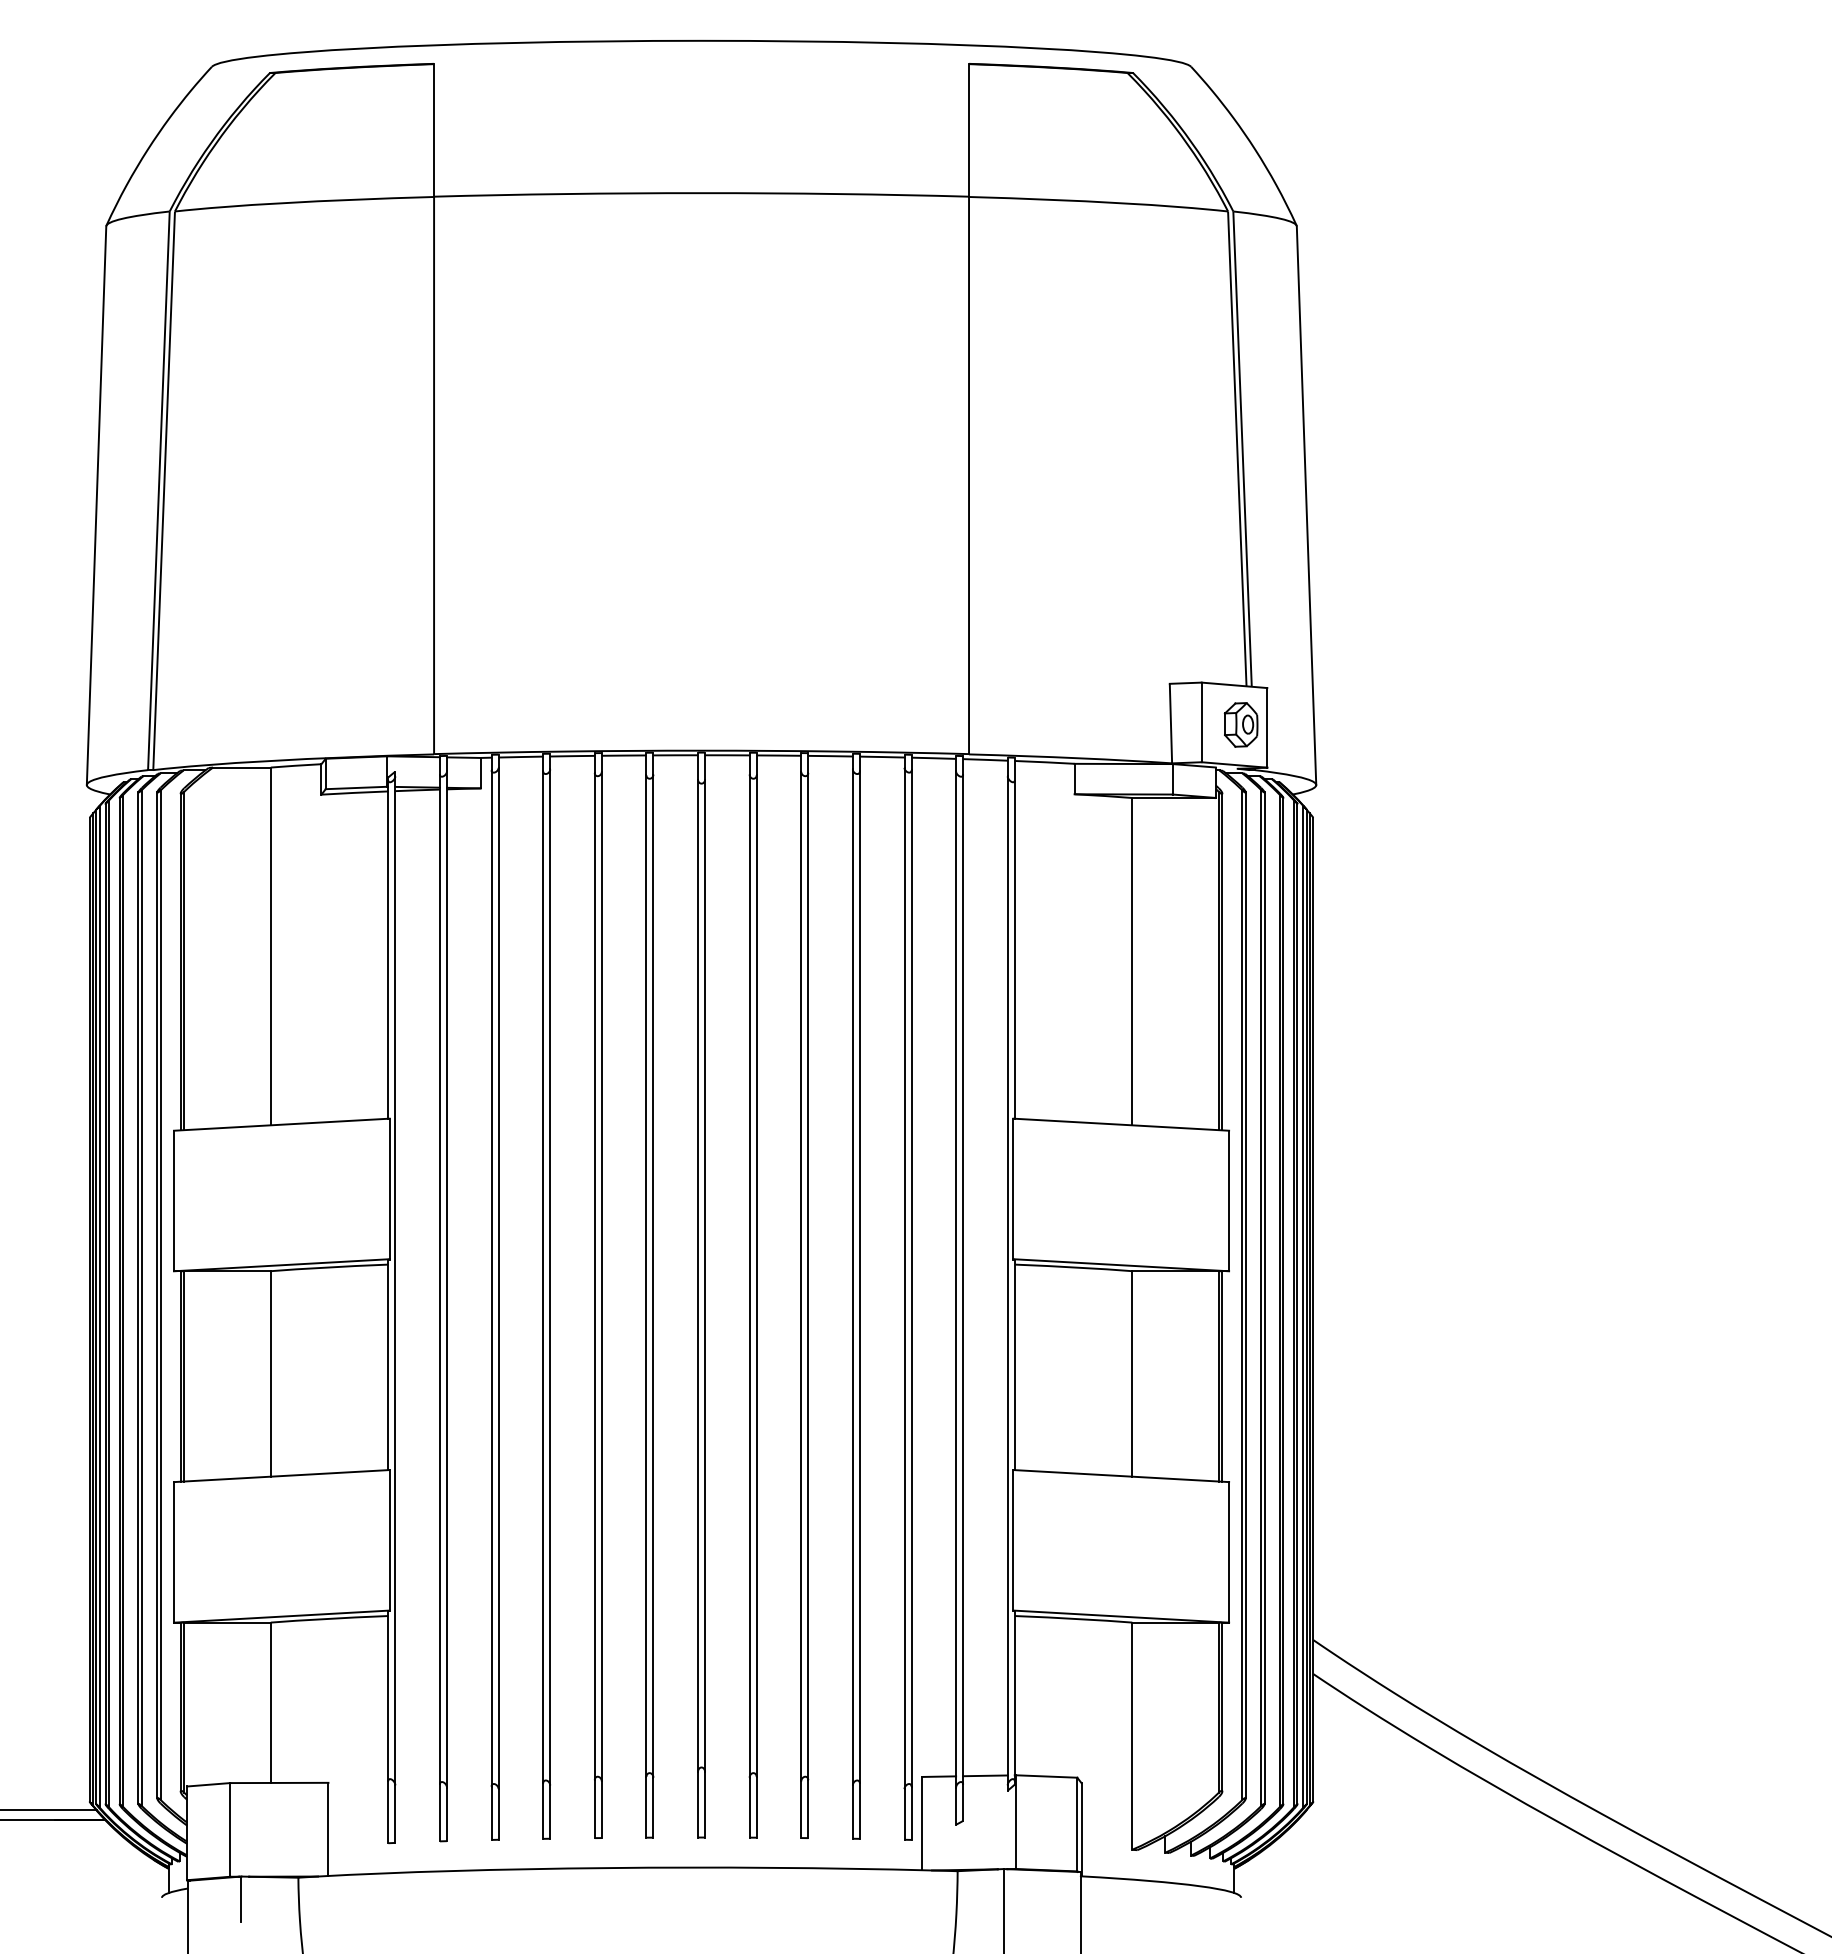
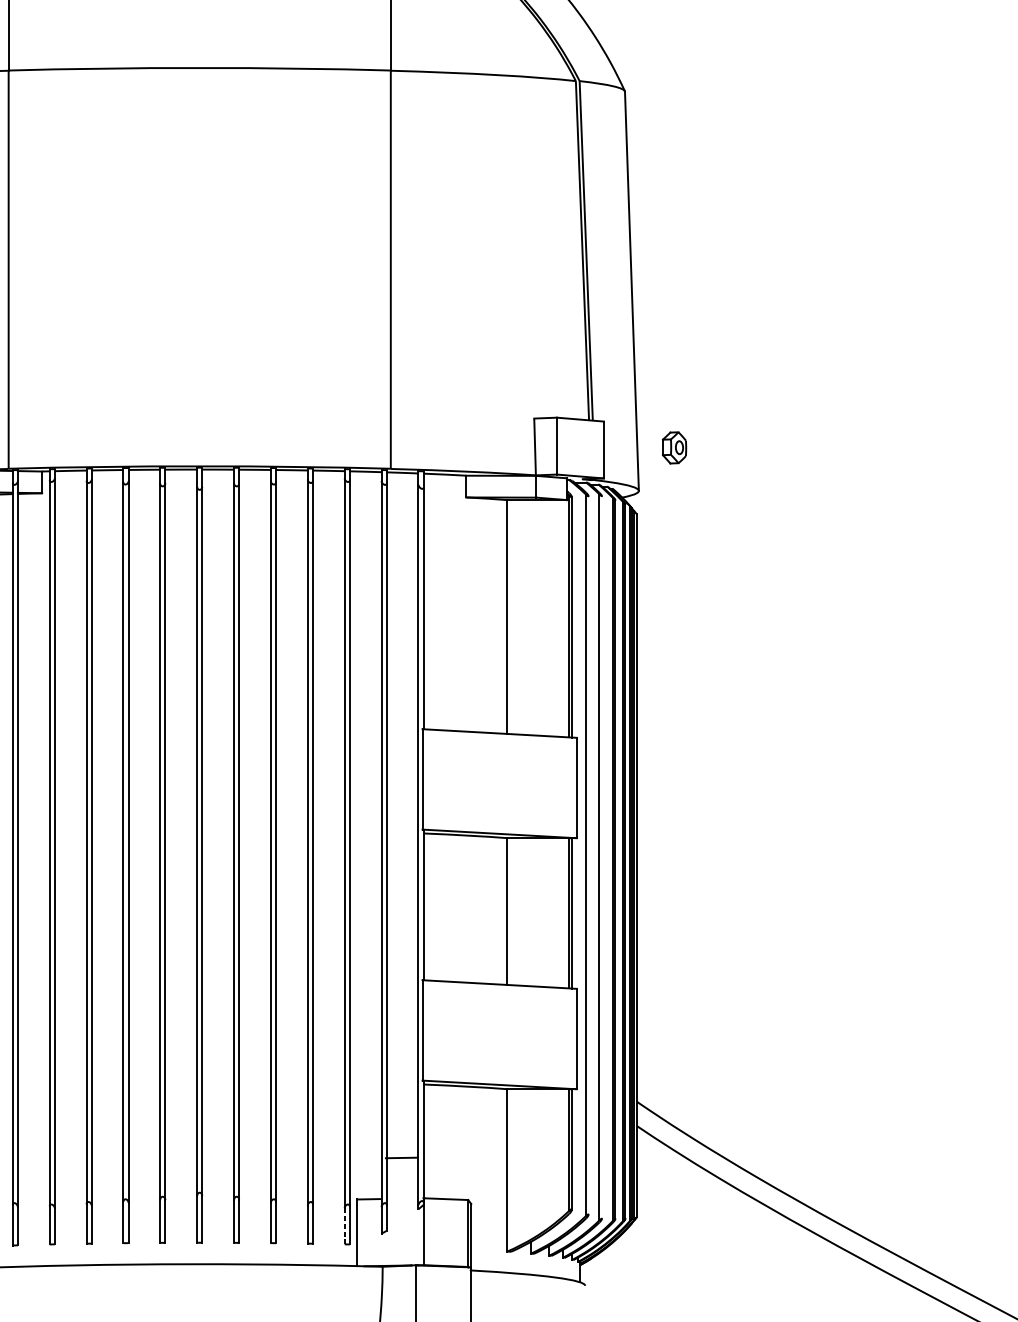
part: (1240, 724) -> (674, 447), moved
line: (1245, 1295) -> (588, 855), removed
line: (1264, 1298) -> (601, 857), removed
line: (985, 1775) -> (401, 1157), moved
line: (904, 1813) -> (344, 1225), solid -> dashed

